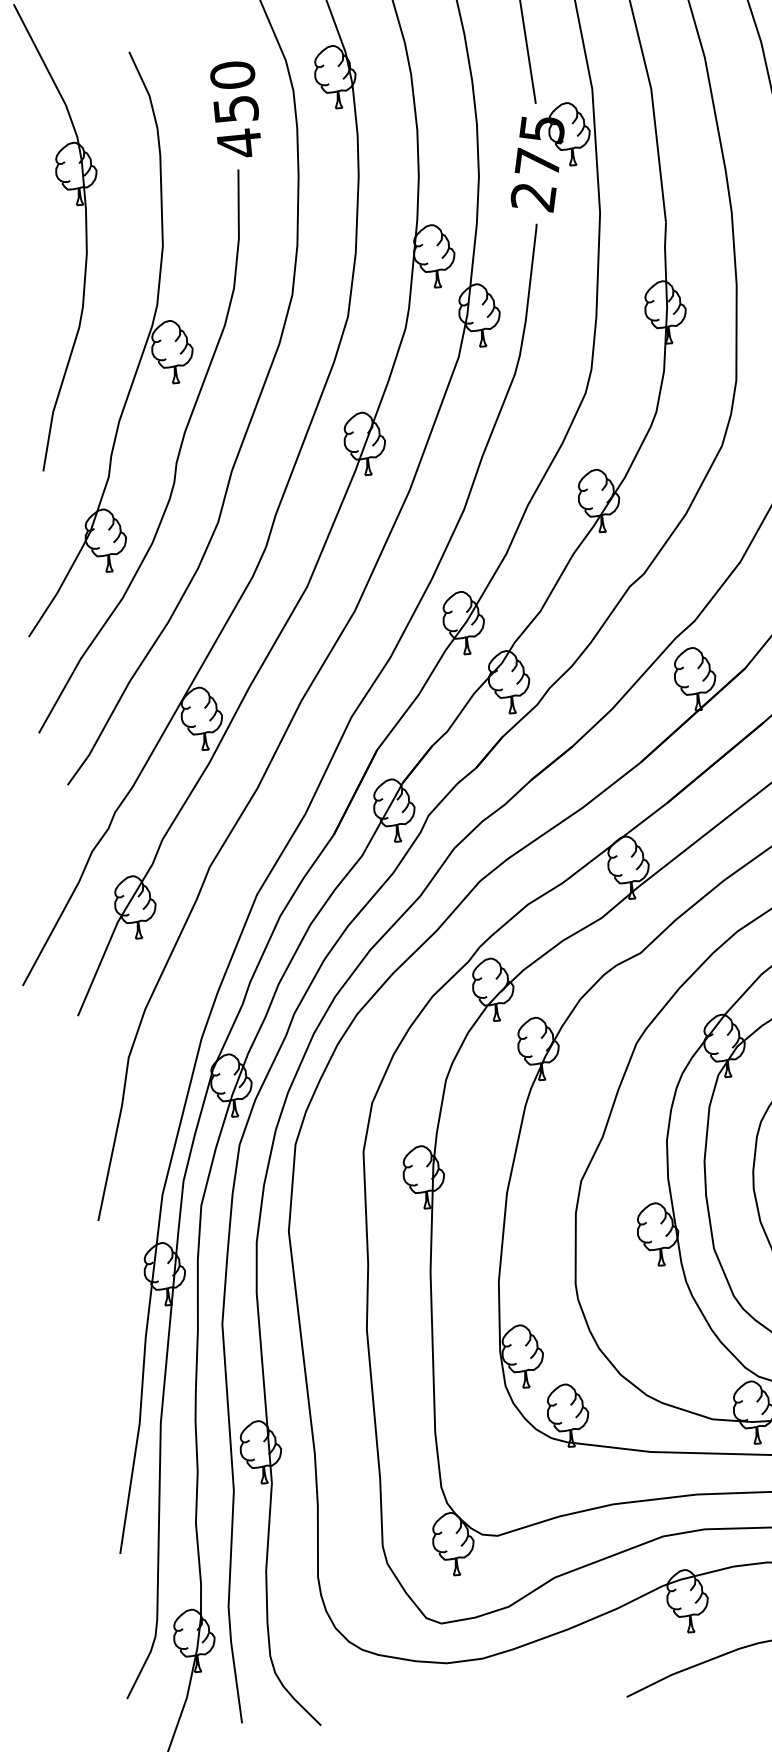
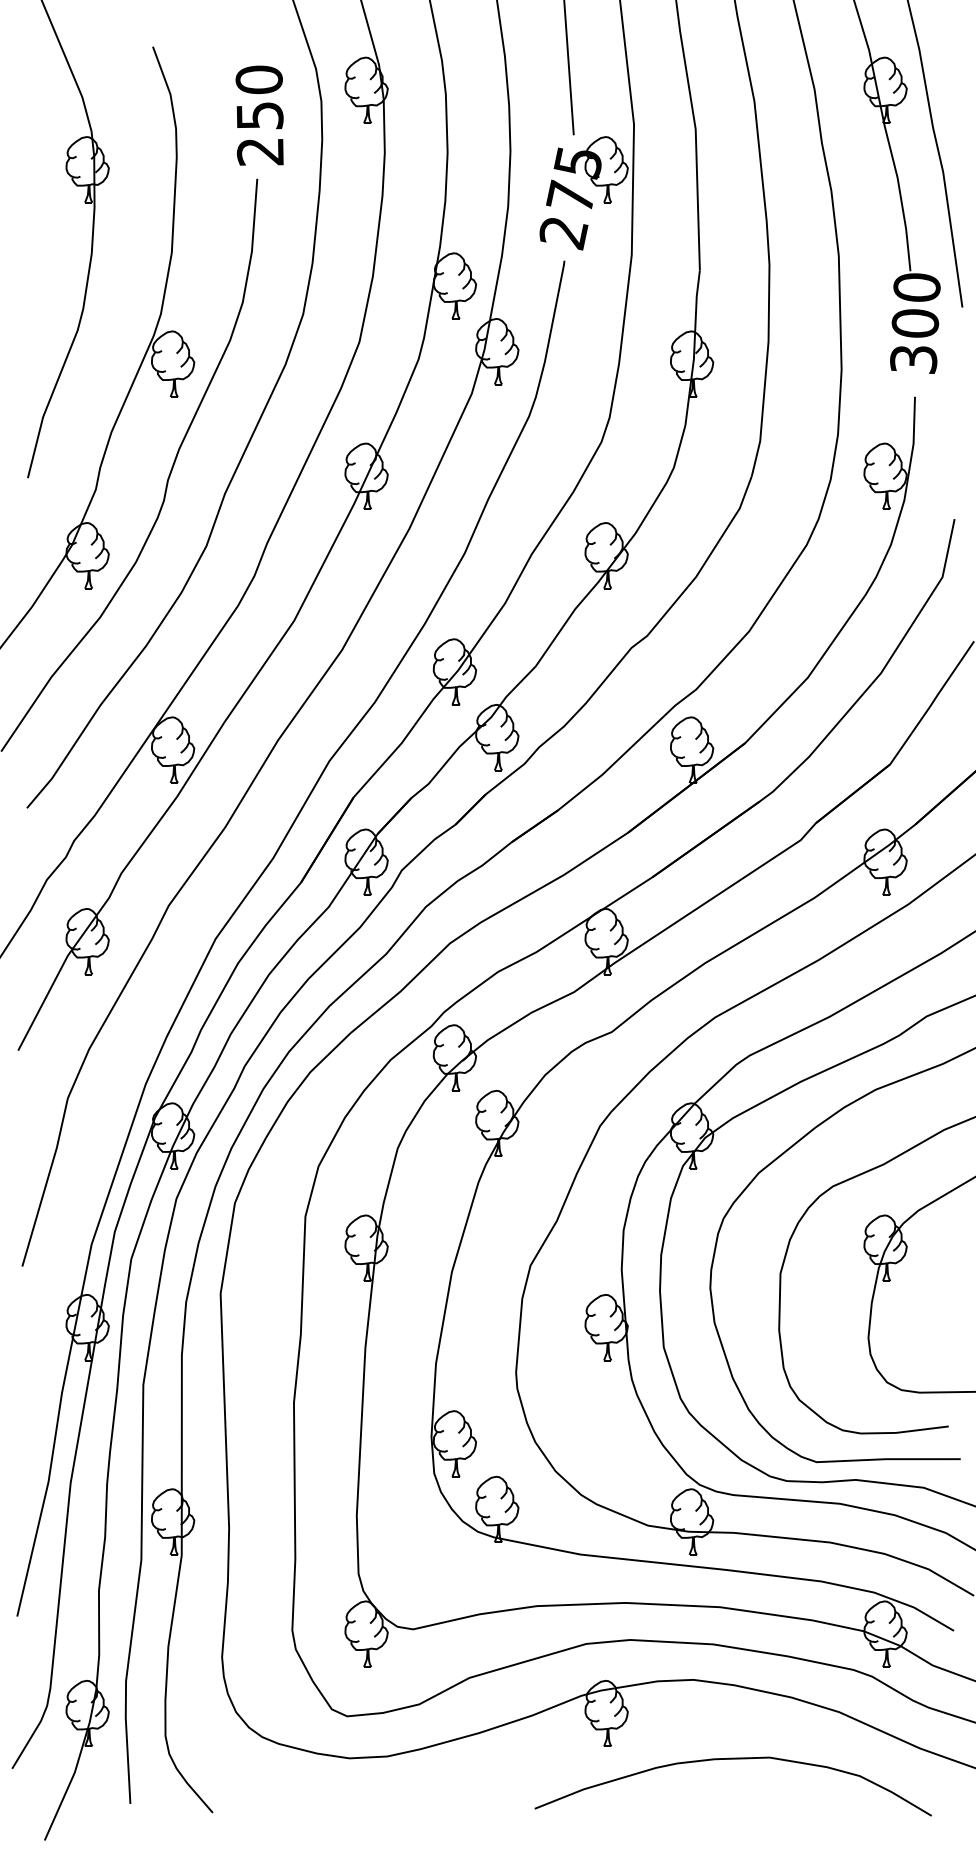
text: (238, 143) -> (259, 151), 450 -> 250

